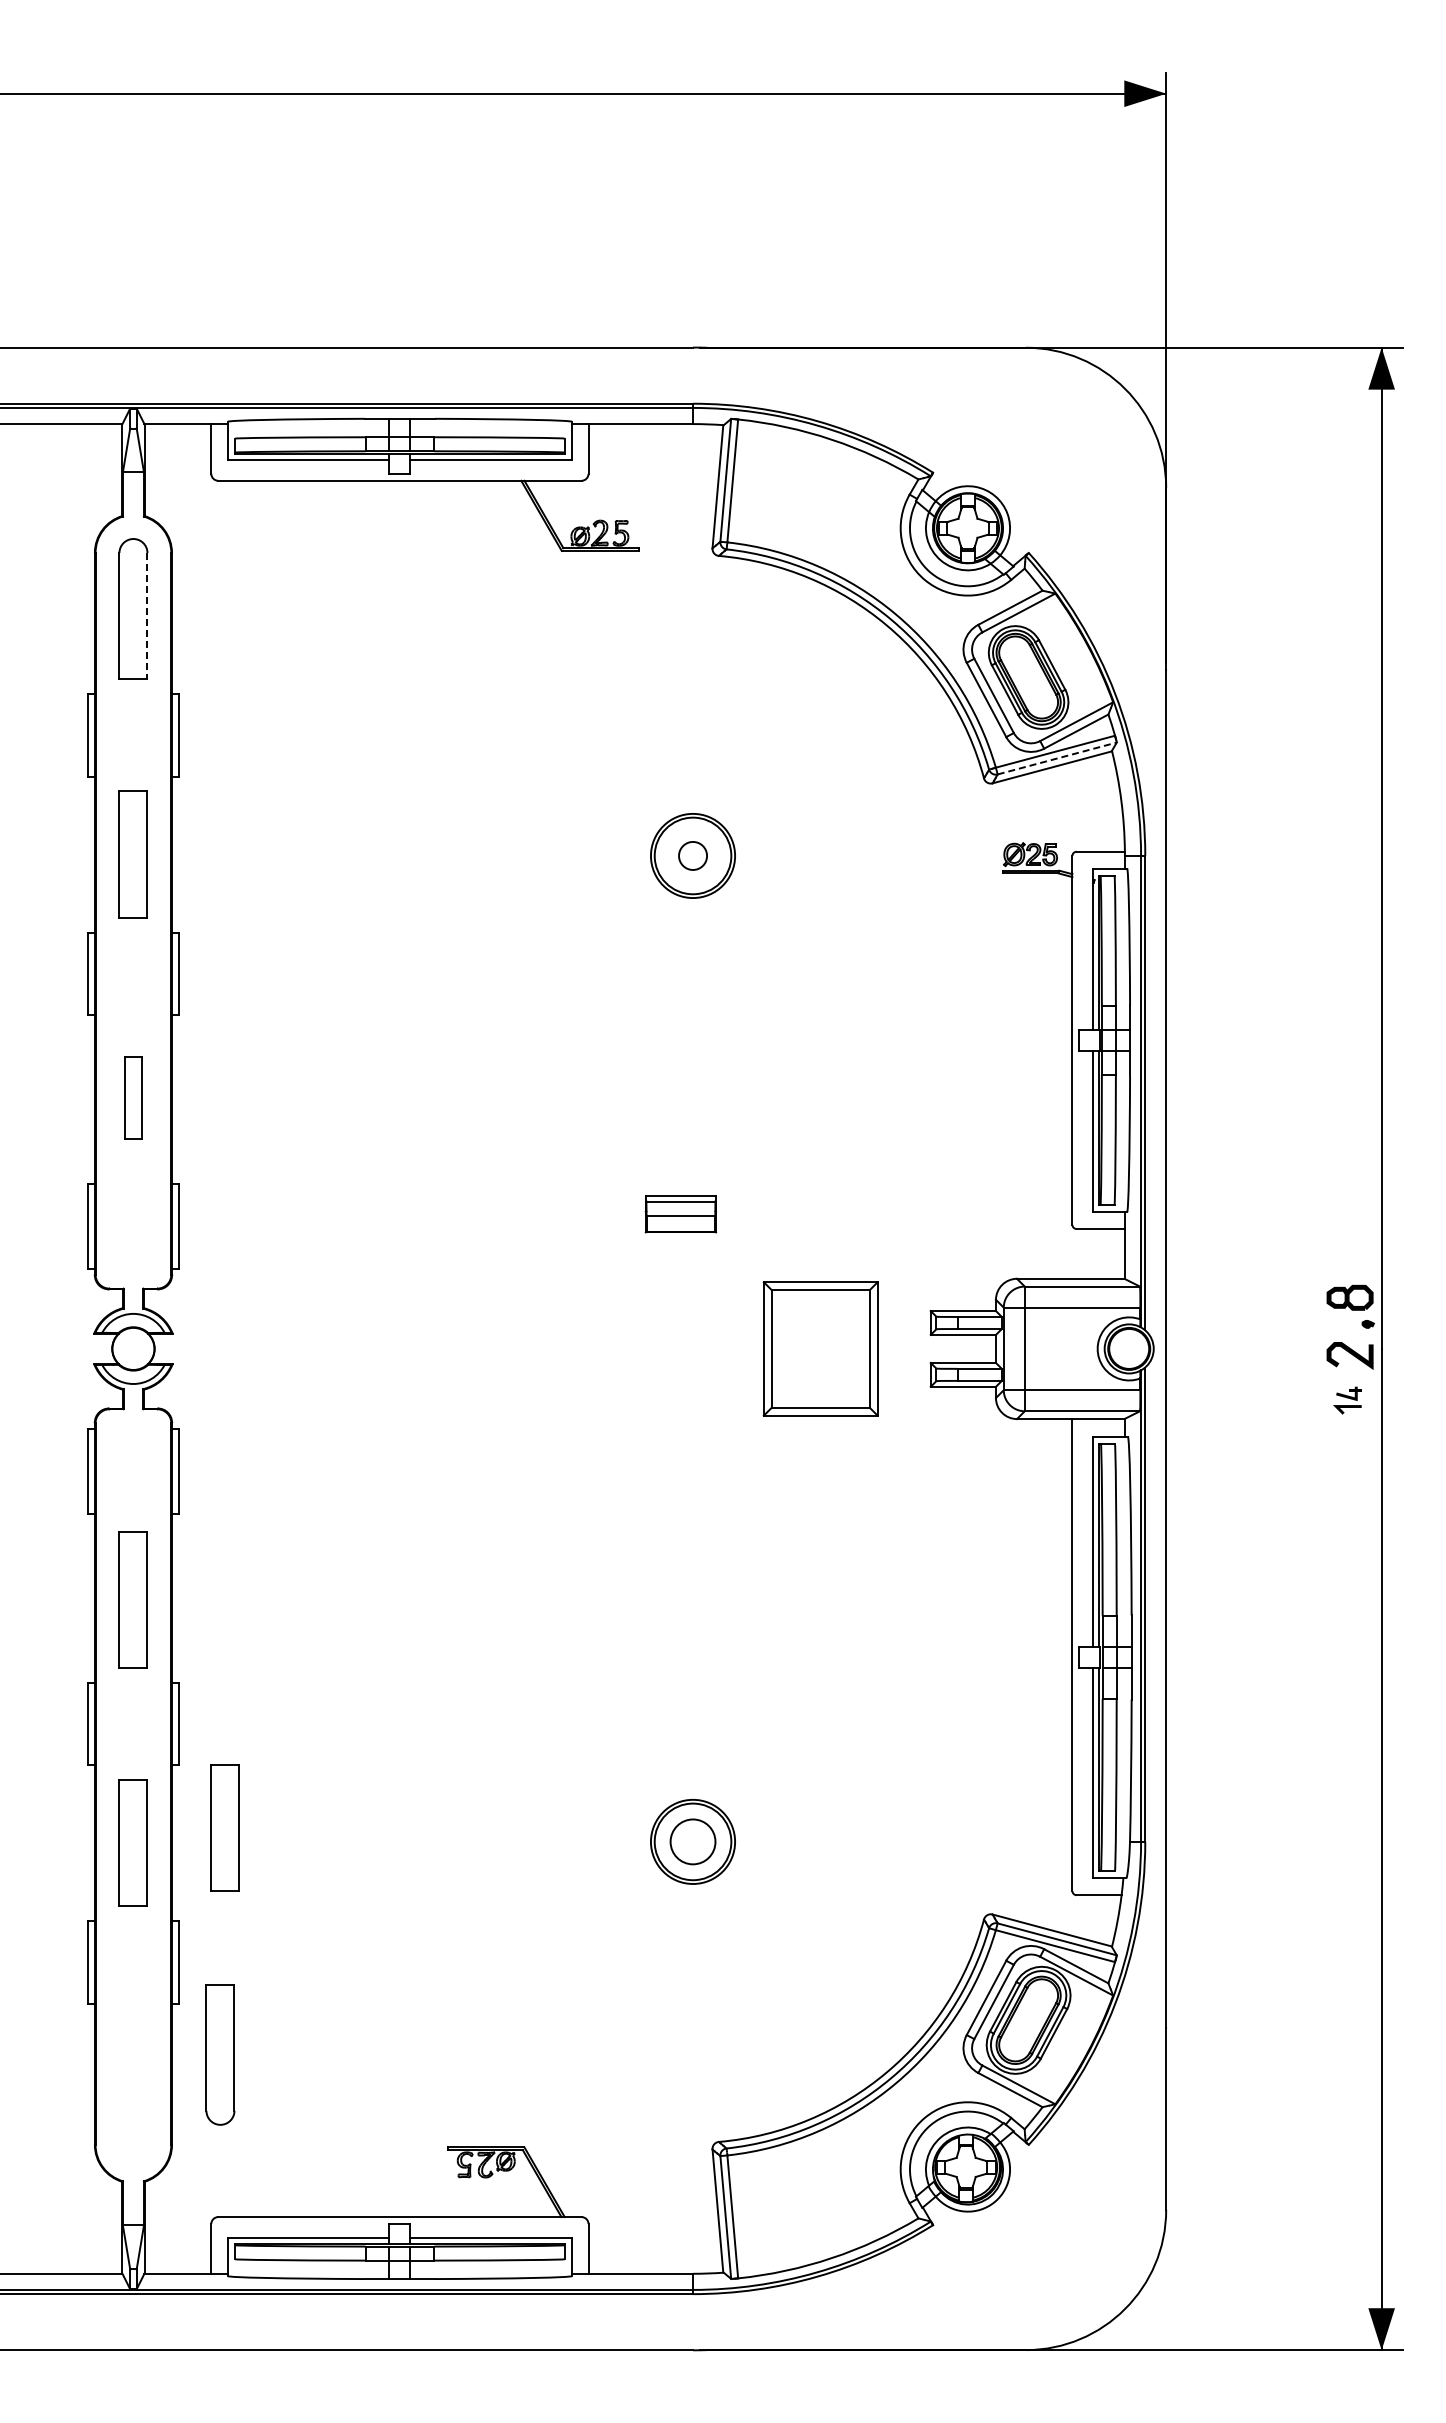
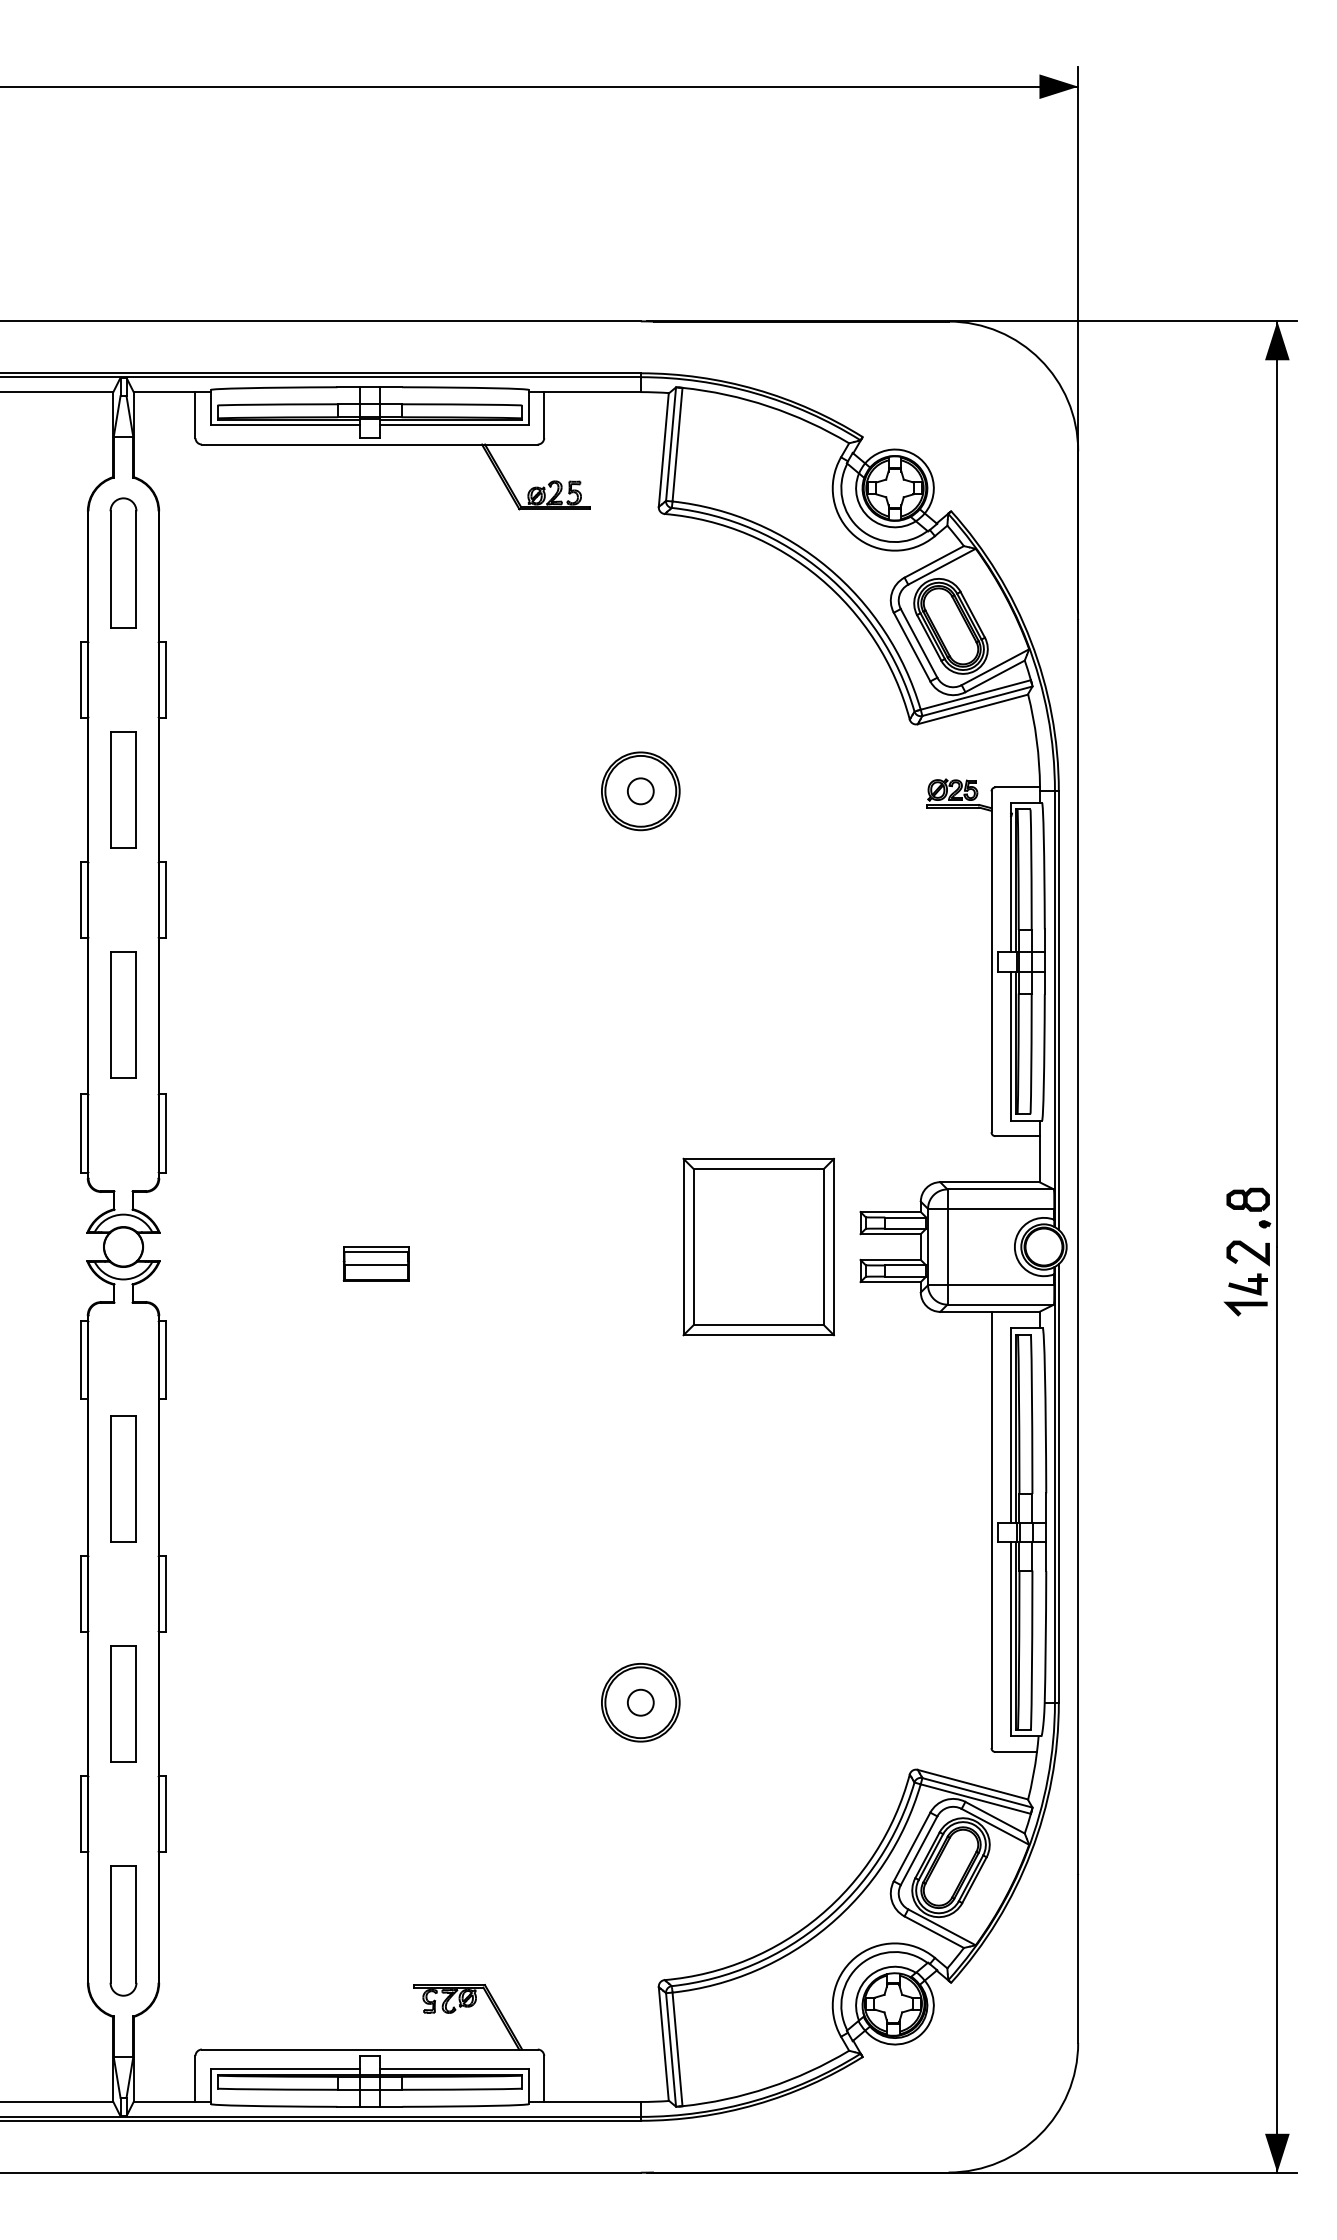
line: (147, 616) -> (136, 569), dashed -> solid
line: (1057, 758) -> (977, 701), dashed -> solid
part: (132, 1097) -> (122, 1014), size x1.67
part: (680, 1214) -> (375, 1264), moved
part: (820, 1348) -> (758, 1246), size x1.43
part: (1347, 1400) -> (1245, 1294), size x1.67
part: (224, 1827) -> (207, 1689), removed
circle: (693, 1841) -> (641, 1702), size x0.62
part: (220, 2054) -> (123, 1930), moved

